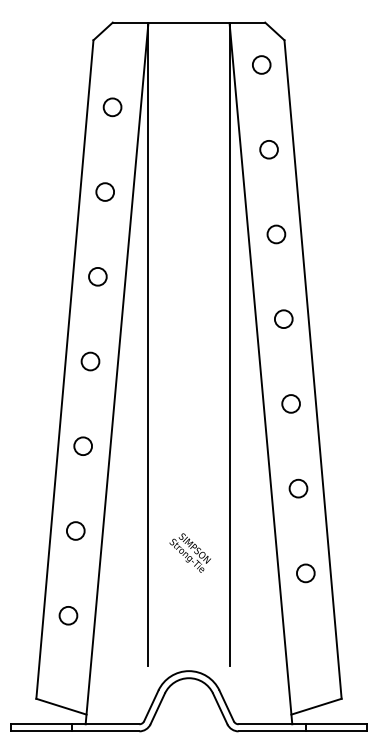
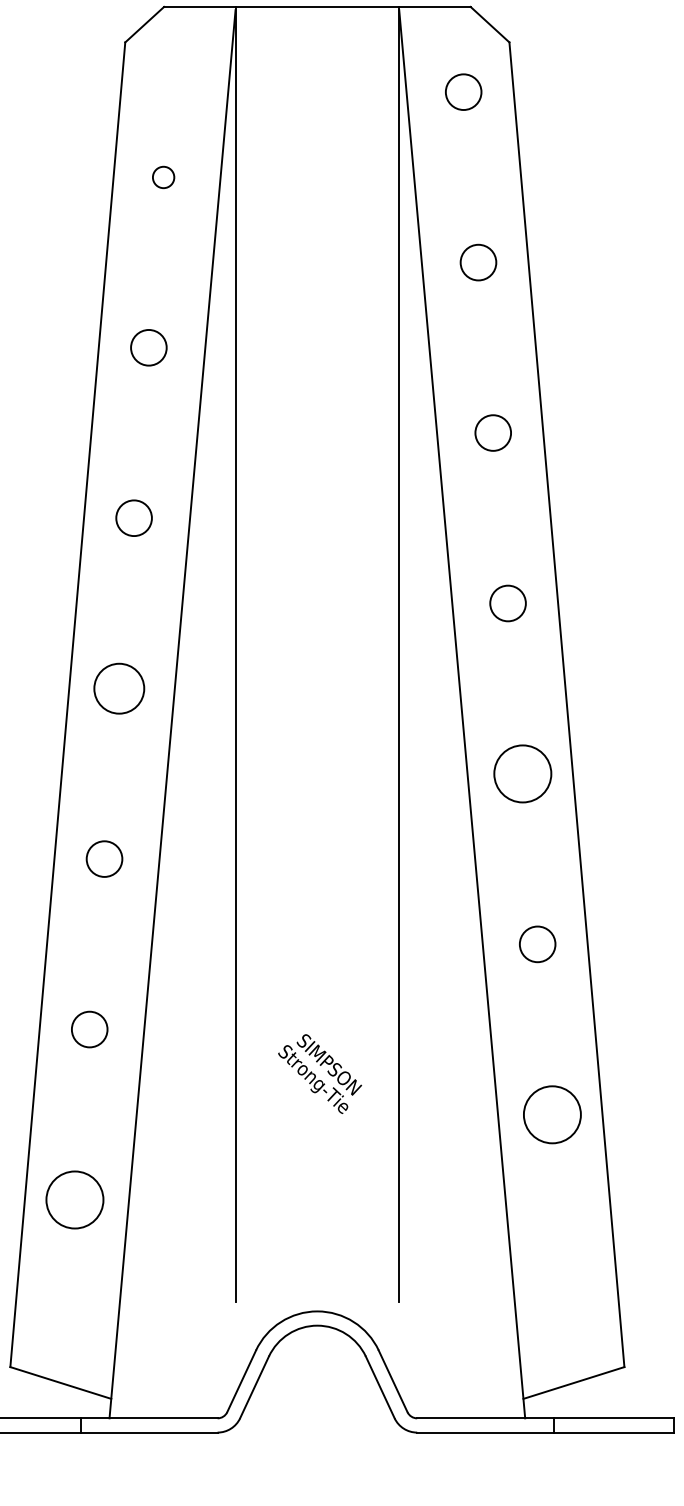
circle: (112, 107) -> (163, 177), size x0.6
circle: (90, 361) -> (119, 688), size x1.4
circle: (290, 403) -> (521, 773), size x1.6
circle: (305, 573) -> (551, 1115), size x1.6
circle: (68, 615) -> (75, 1199), size x1.6

